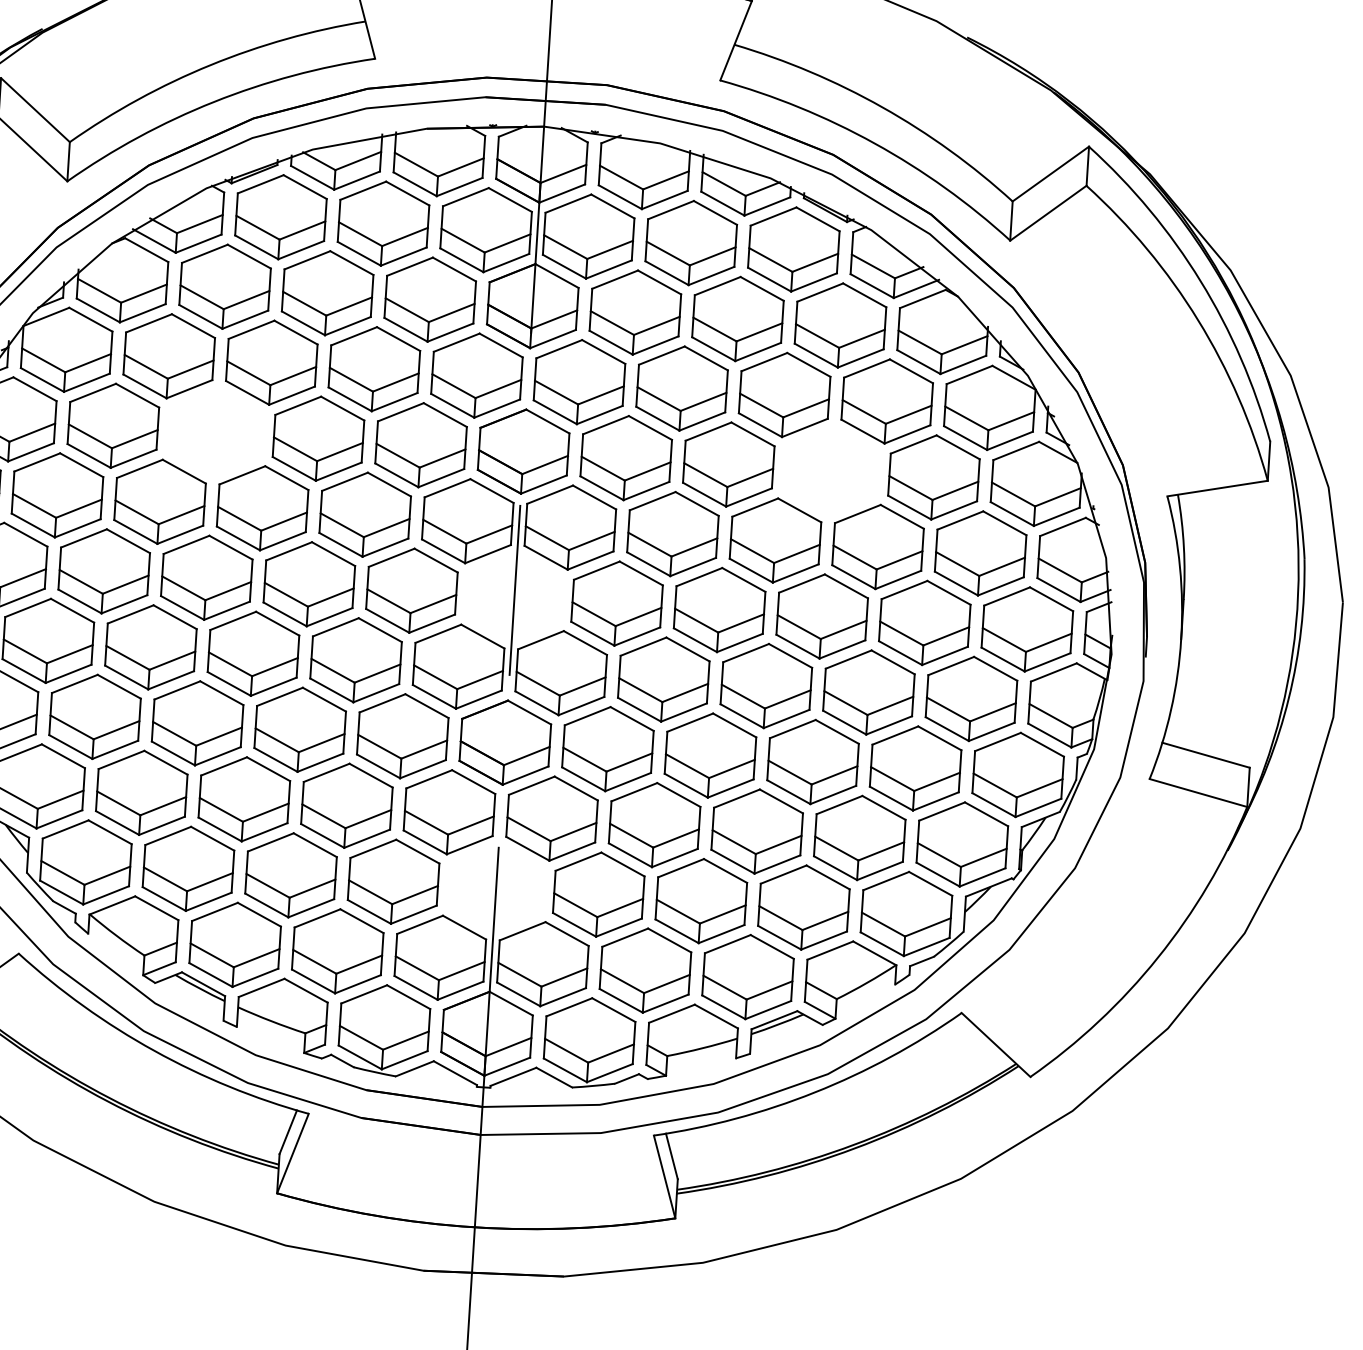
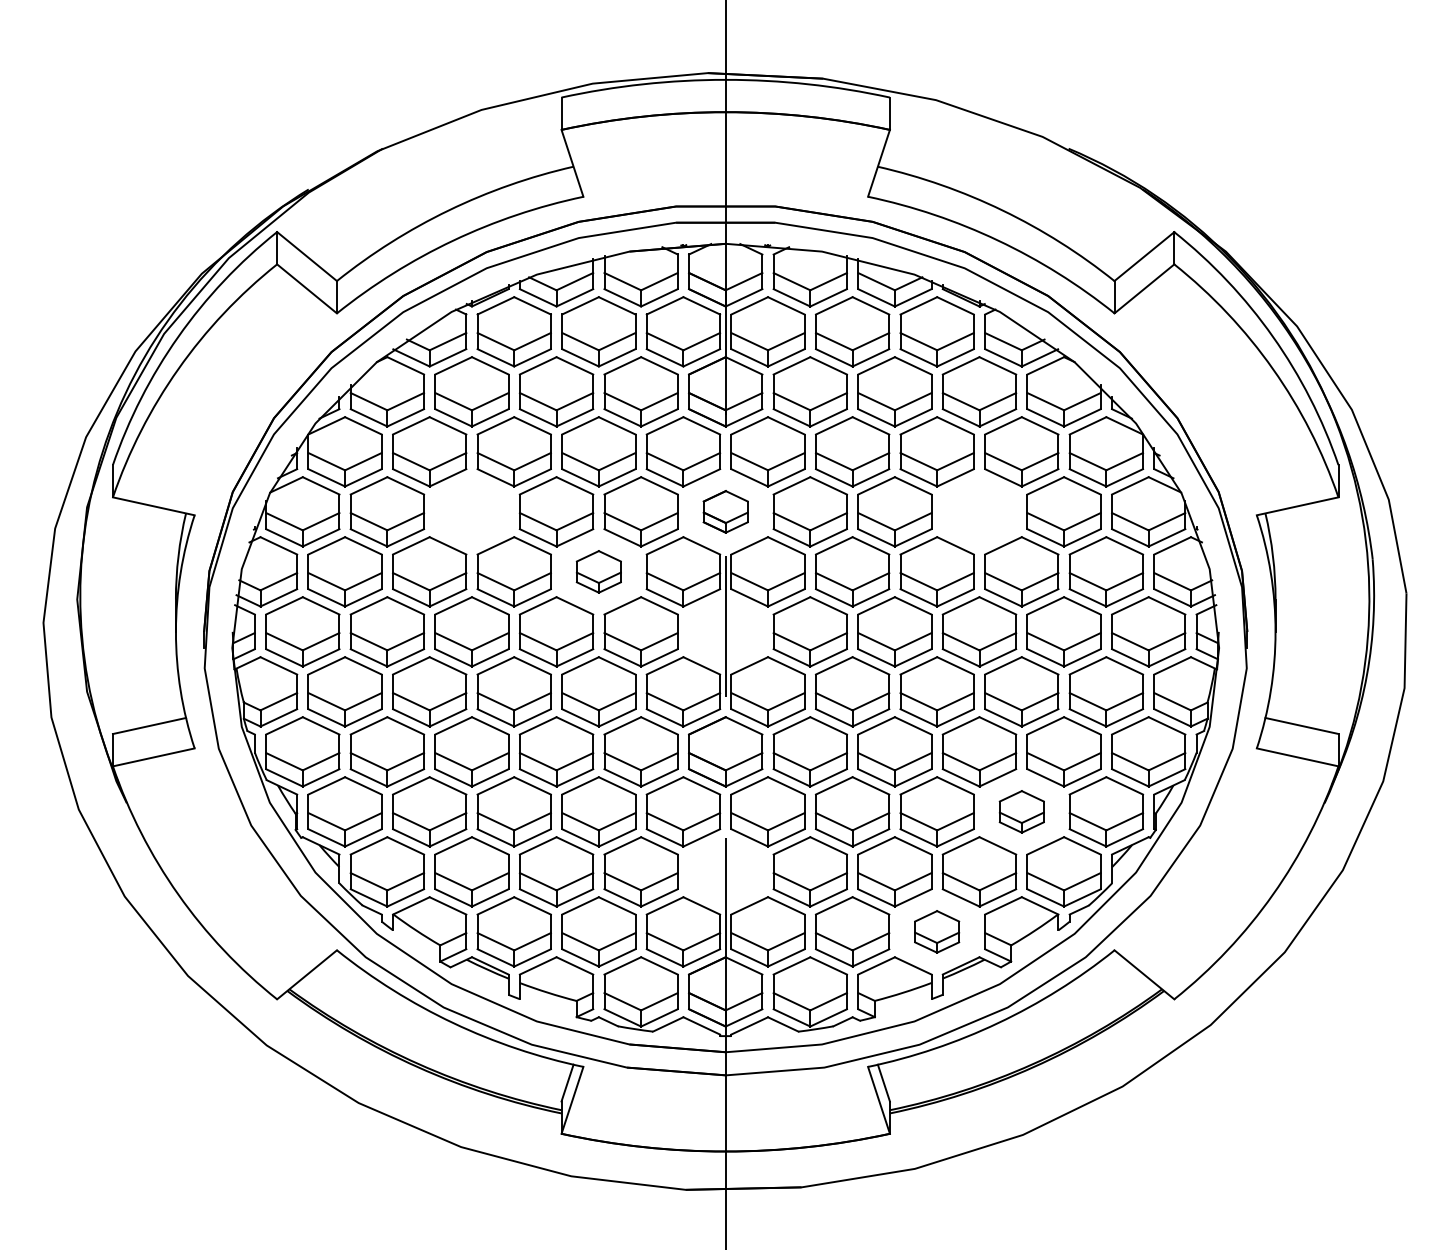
part: (523, 451) -> (725, 511), size x0.6
part: (364, 514) -> (598, 571), size x0.6
part: (859, 837) -> (1021, 811), size x0.6
part: (747, 976) -> (936, 931), size x0.6

